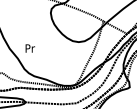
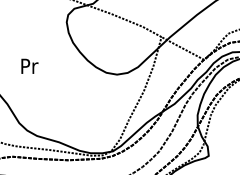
text: (29, 48) -> (28, 66), moved

